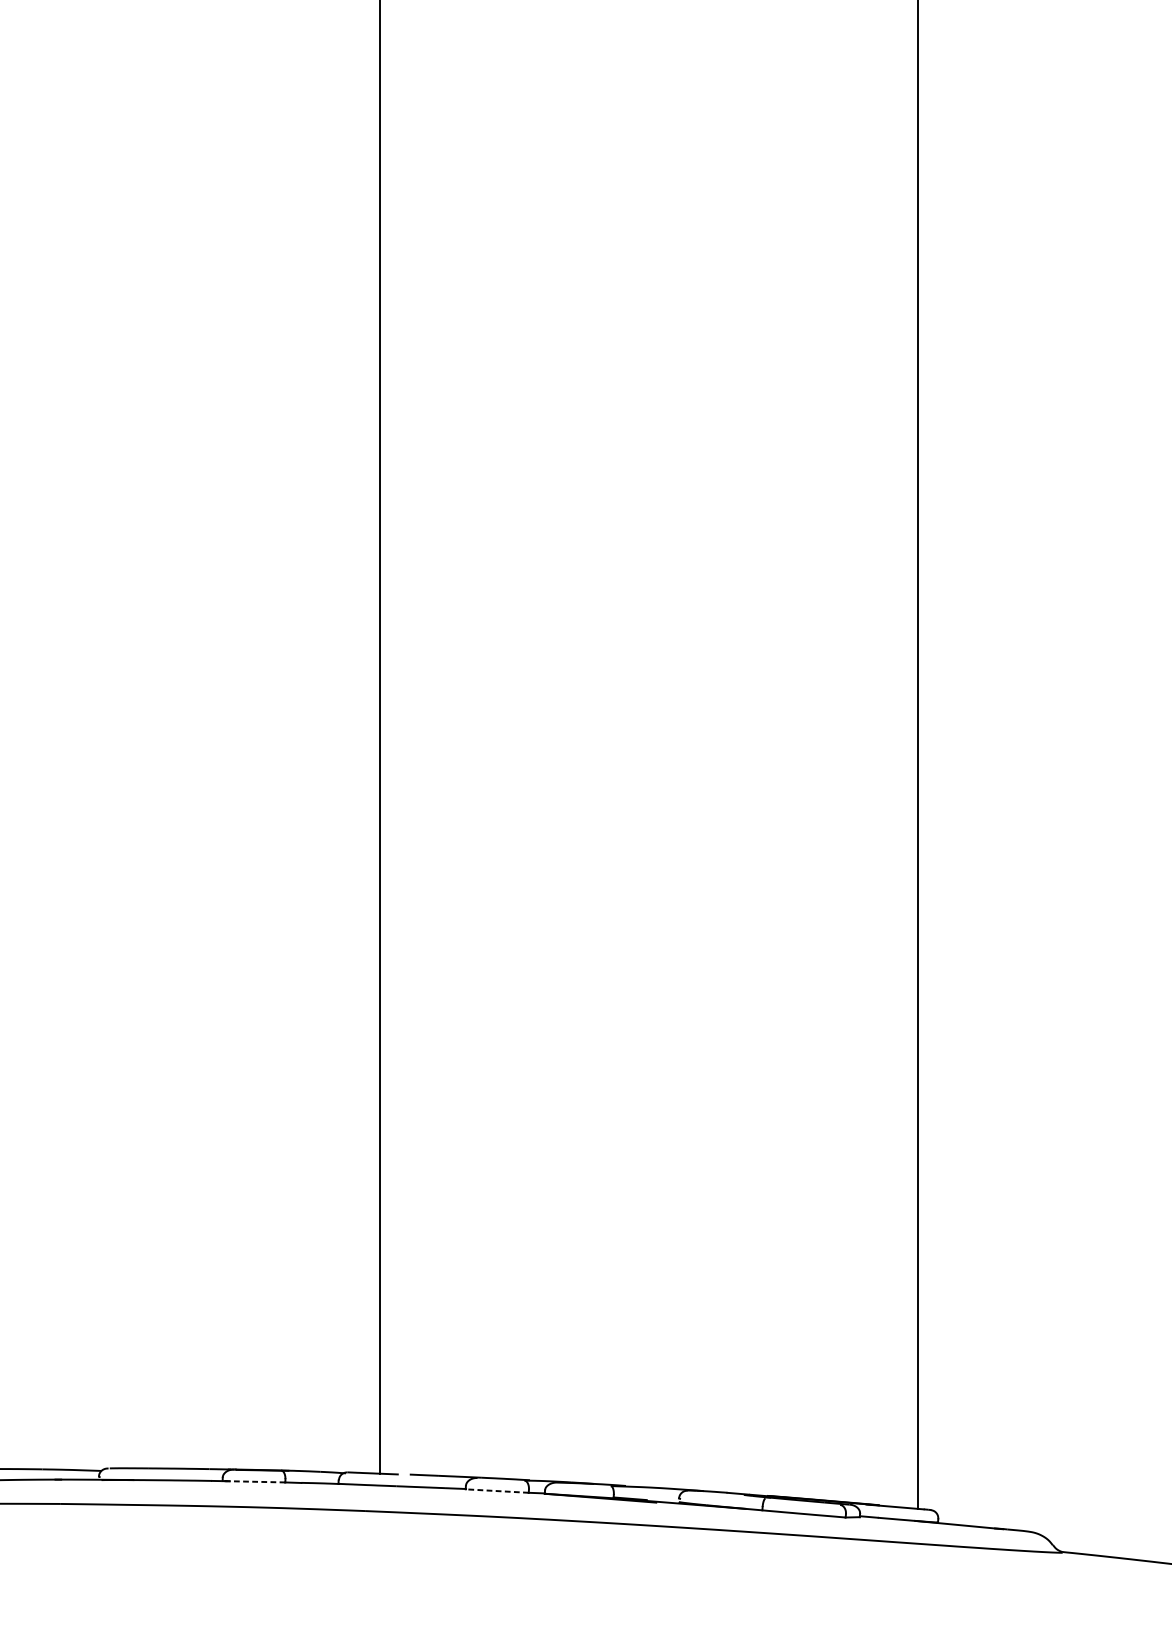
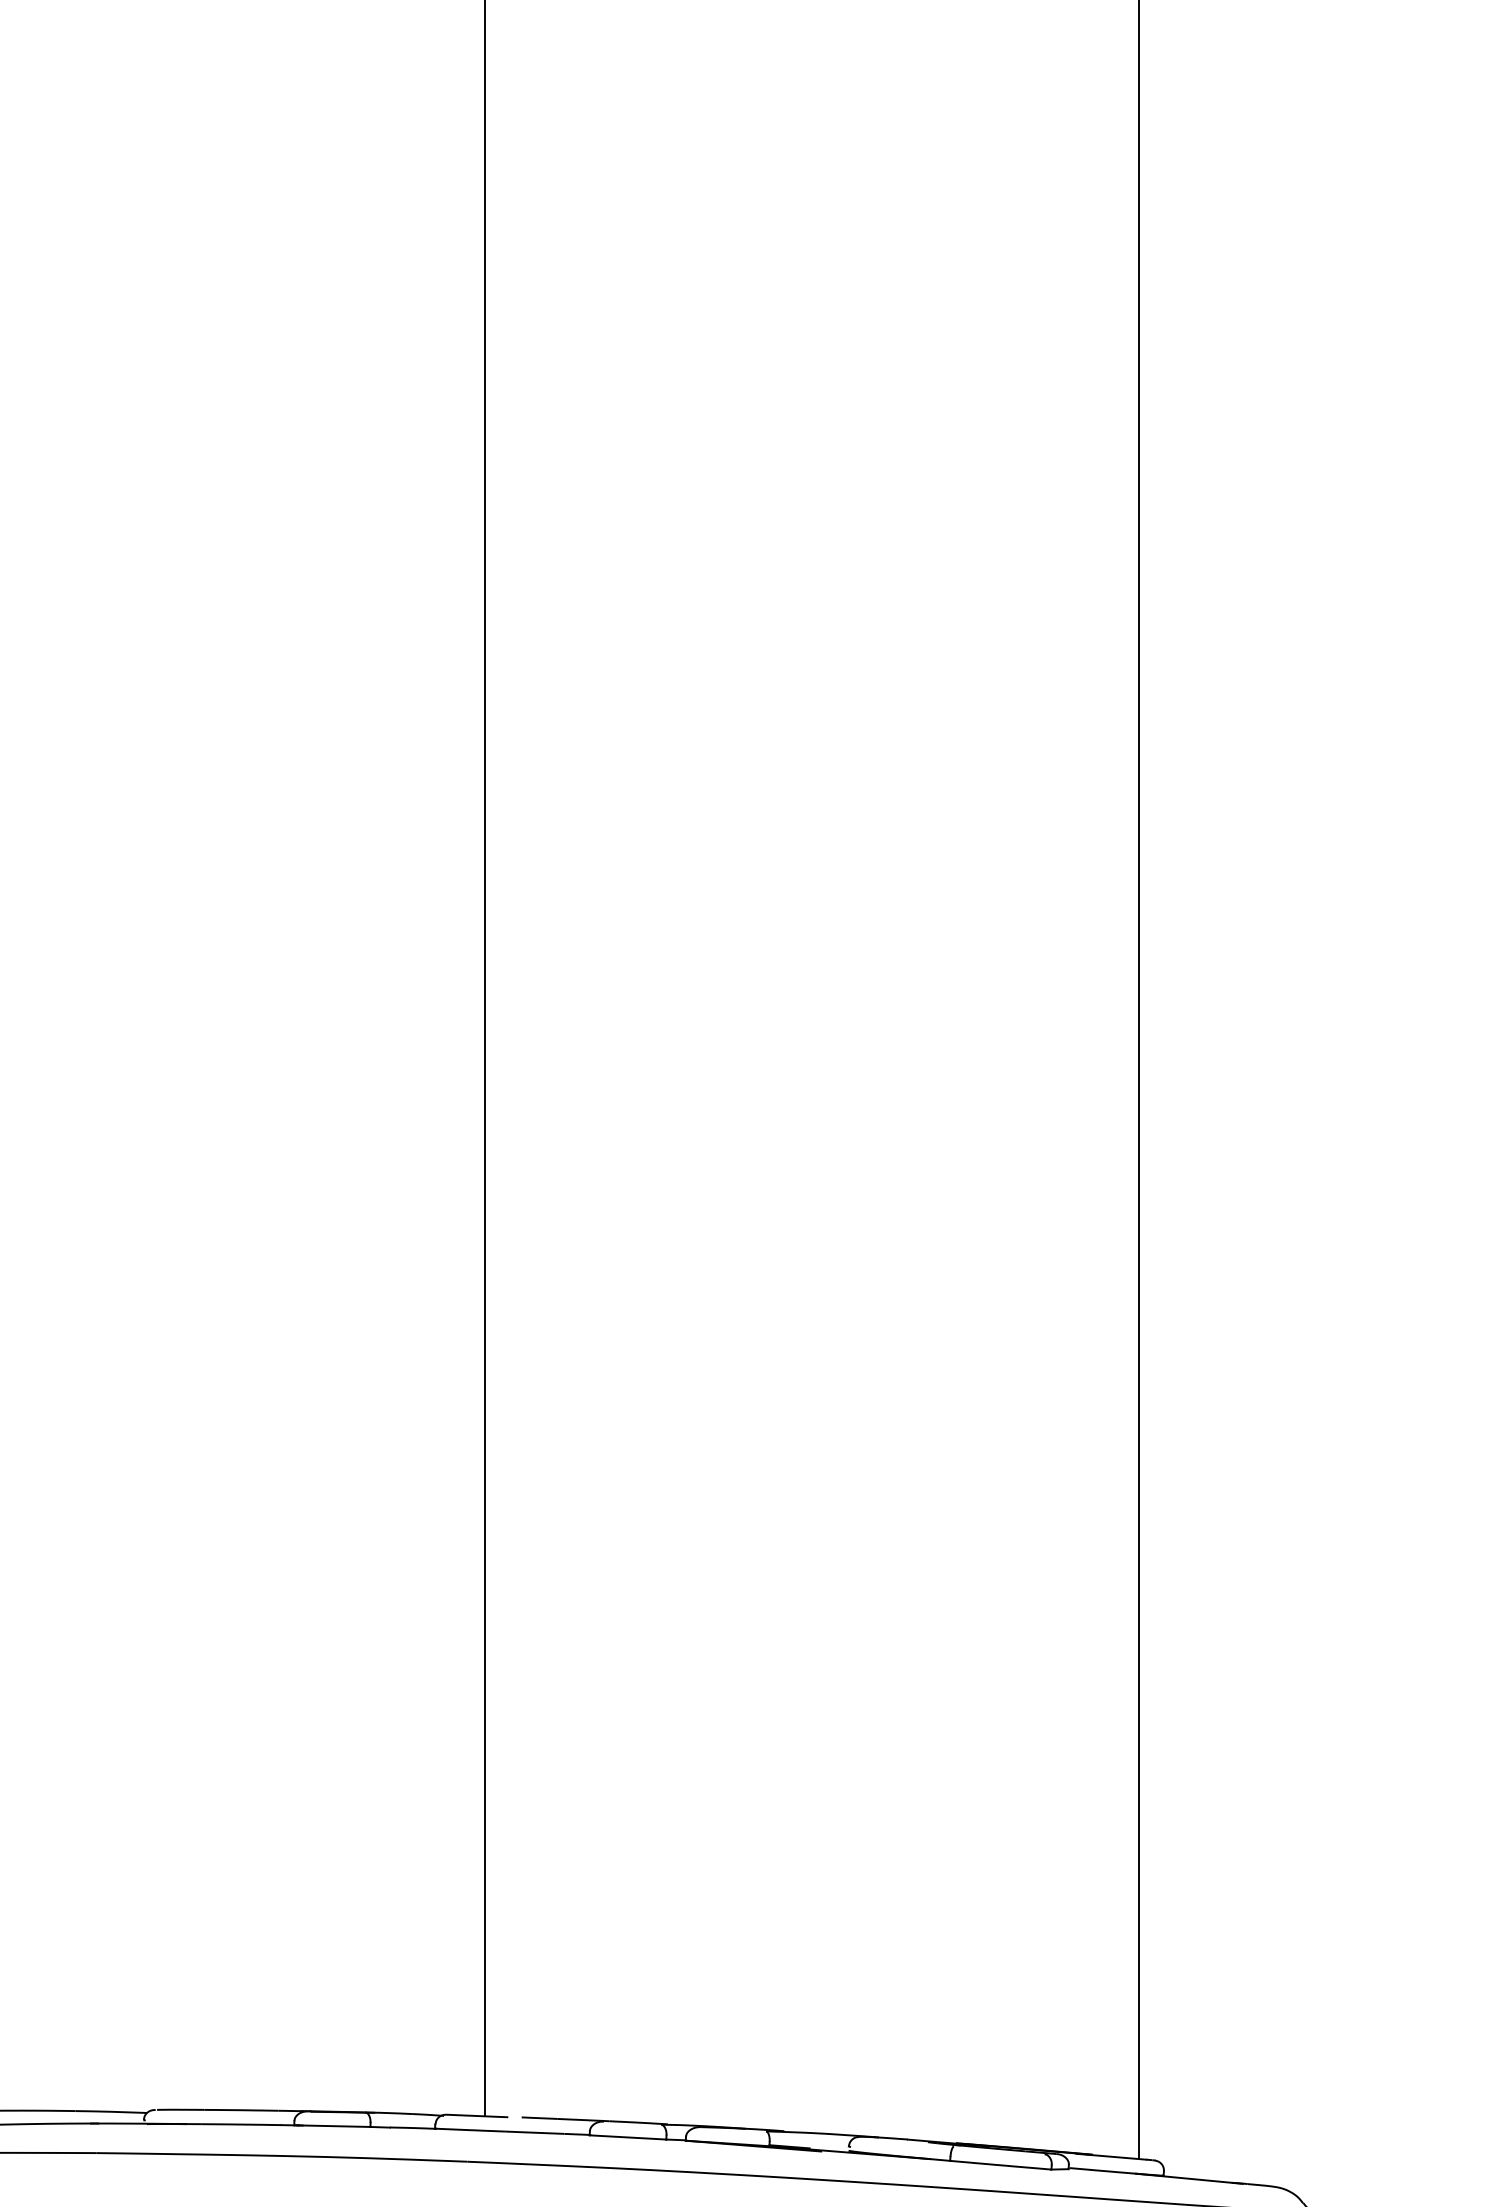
line: (253, 1482) -> (331, 2126), dashed -> solid
line: (496, 1491) -> (627, 2137), dashed -> solid

